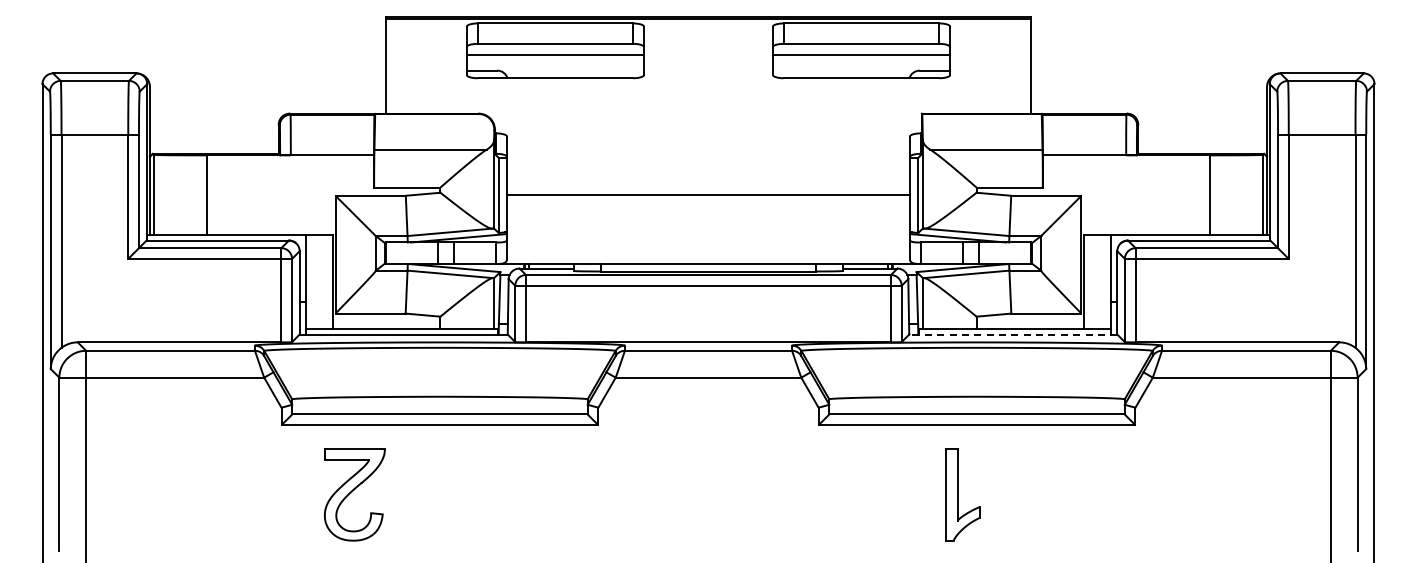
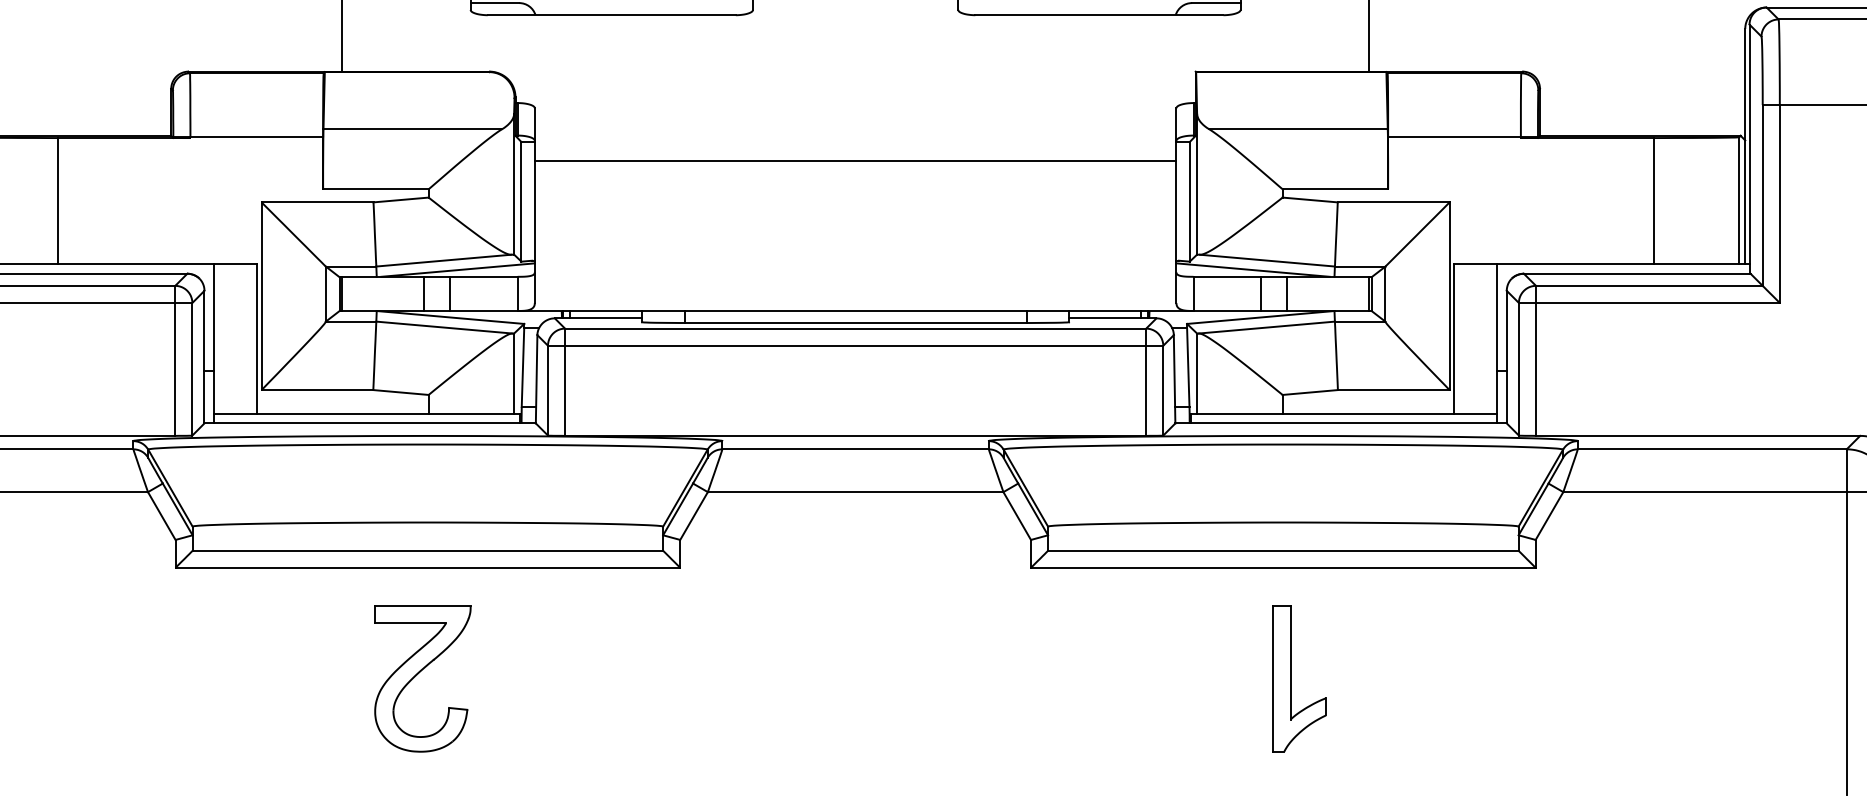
line: (708, 194) -> (855, 160), moved
line: (1012, 334) -> (1339, 423), dashed -> solid
part: (354, 494) -> (422, 678), moved
part: (962, 494) -> (1298, 678), moved

